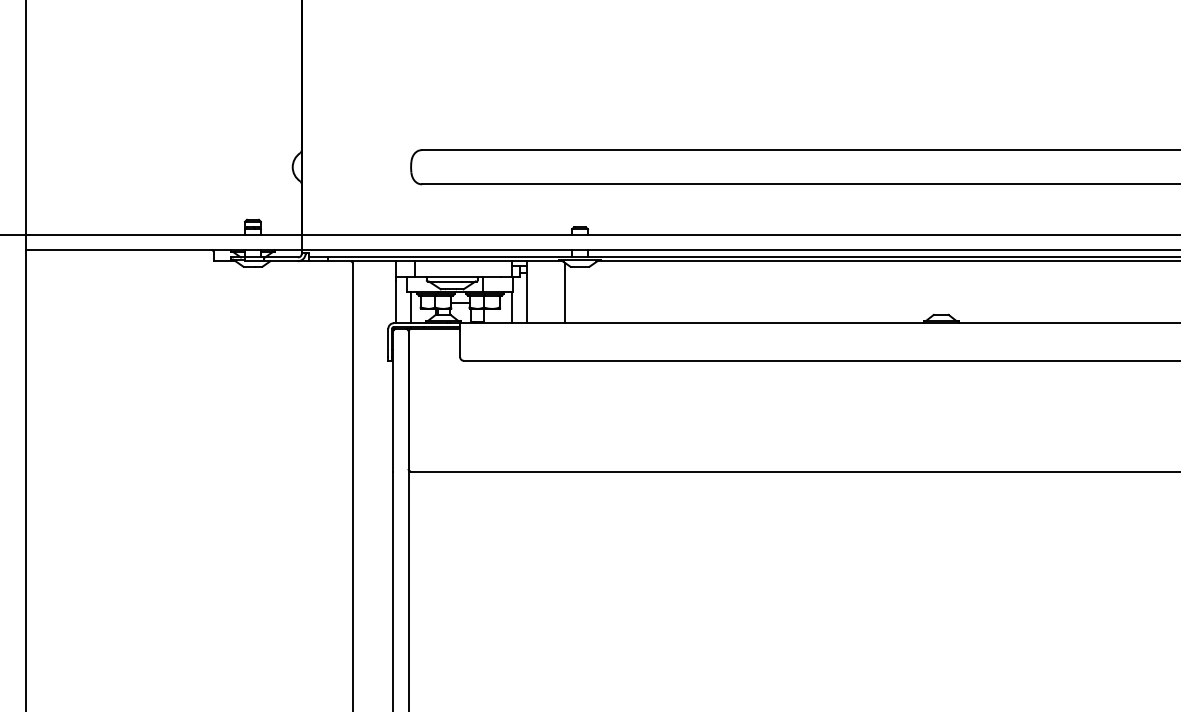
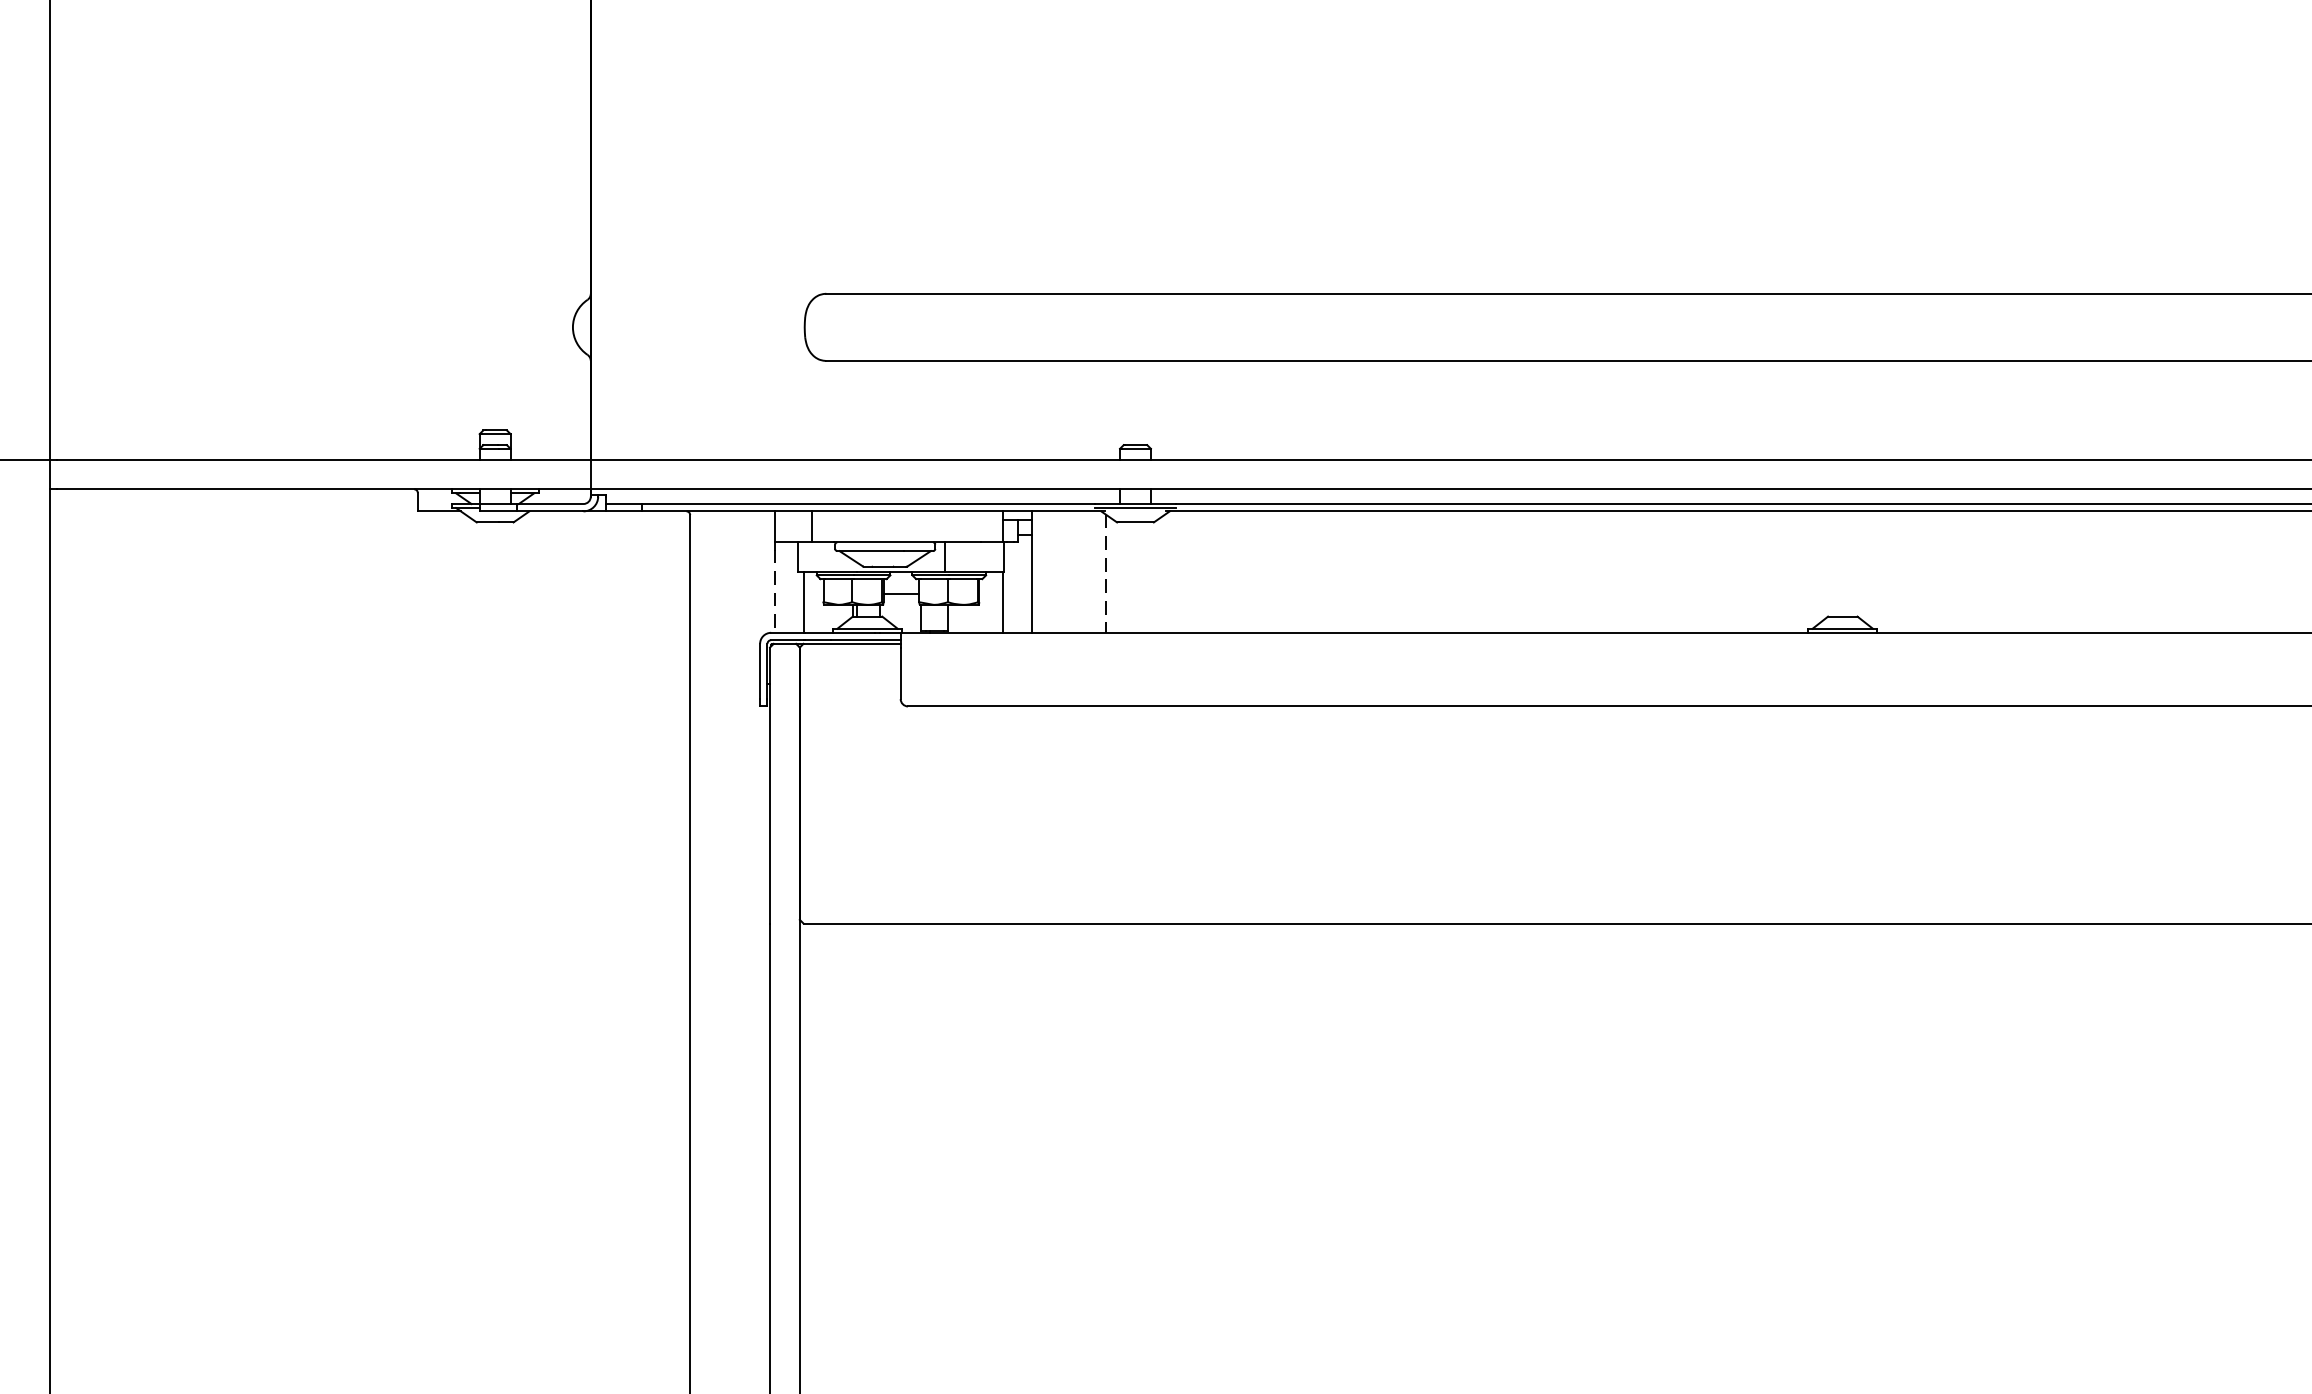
line: (564, 293) -> (1105, 574), solid -> dashed
line: (395, 302) -> (774, 592), solid -> dashed

